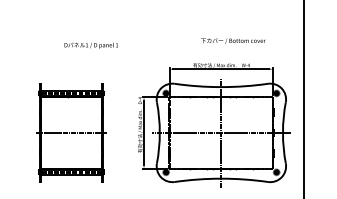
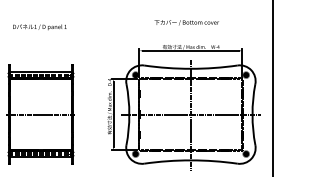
text: (233, 40) -> (187, 22), moved
text: (90, 45) -> (39, 27), moved

